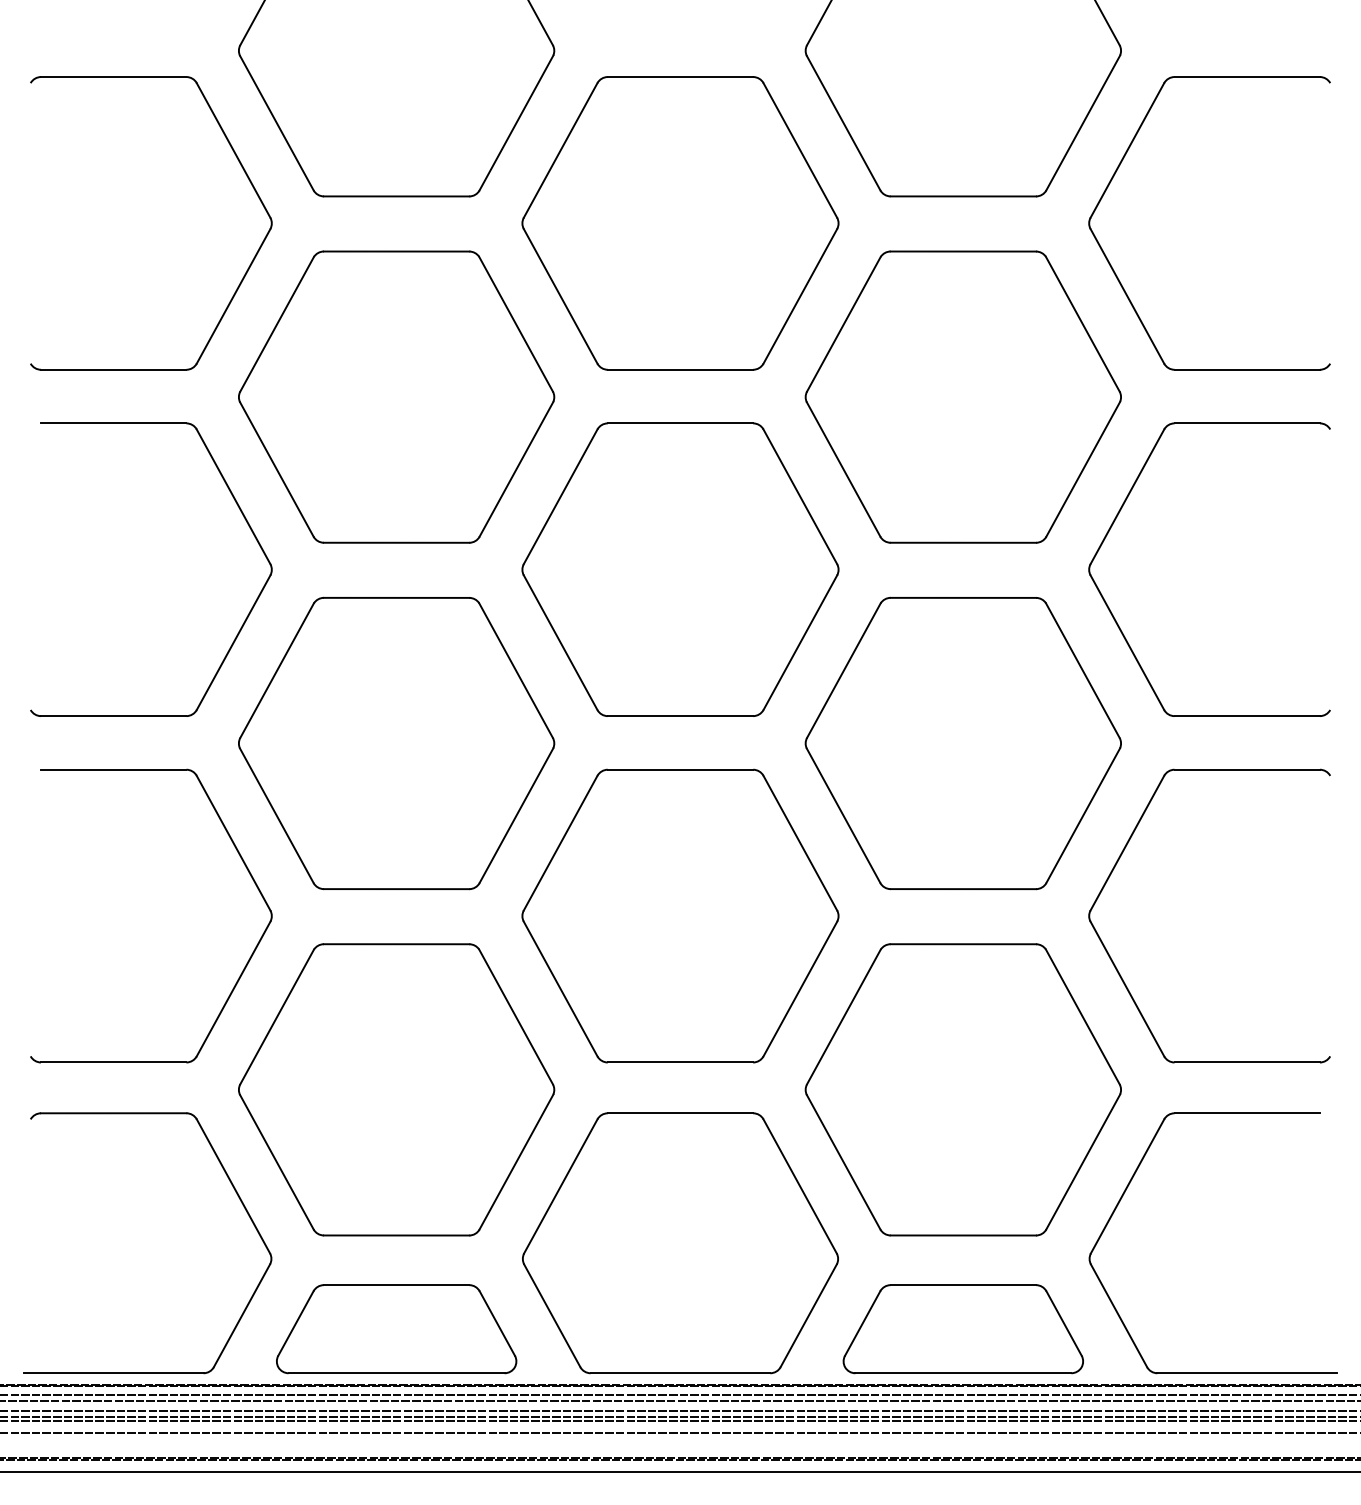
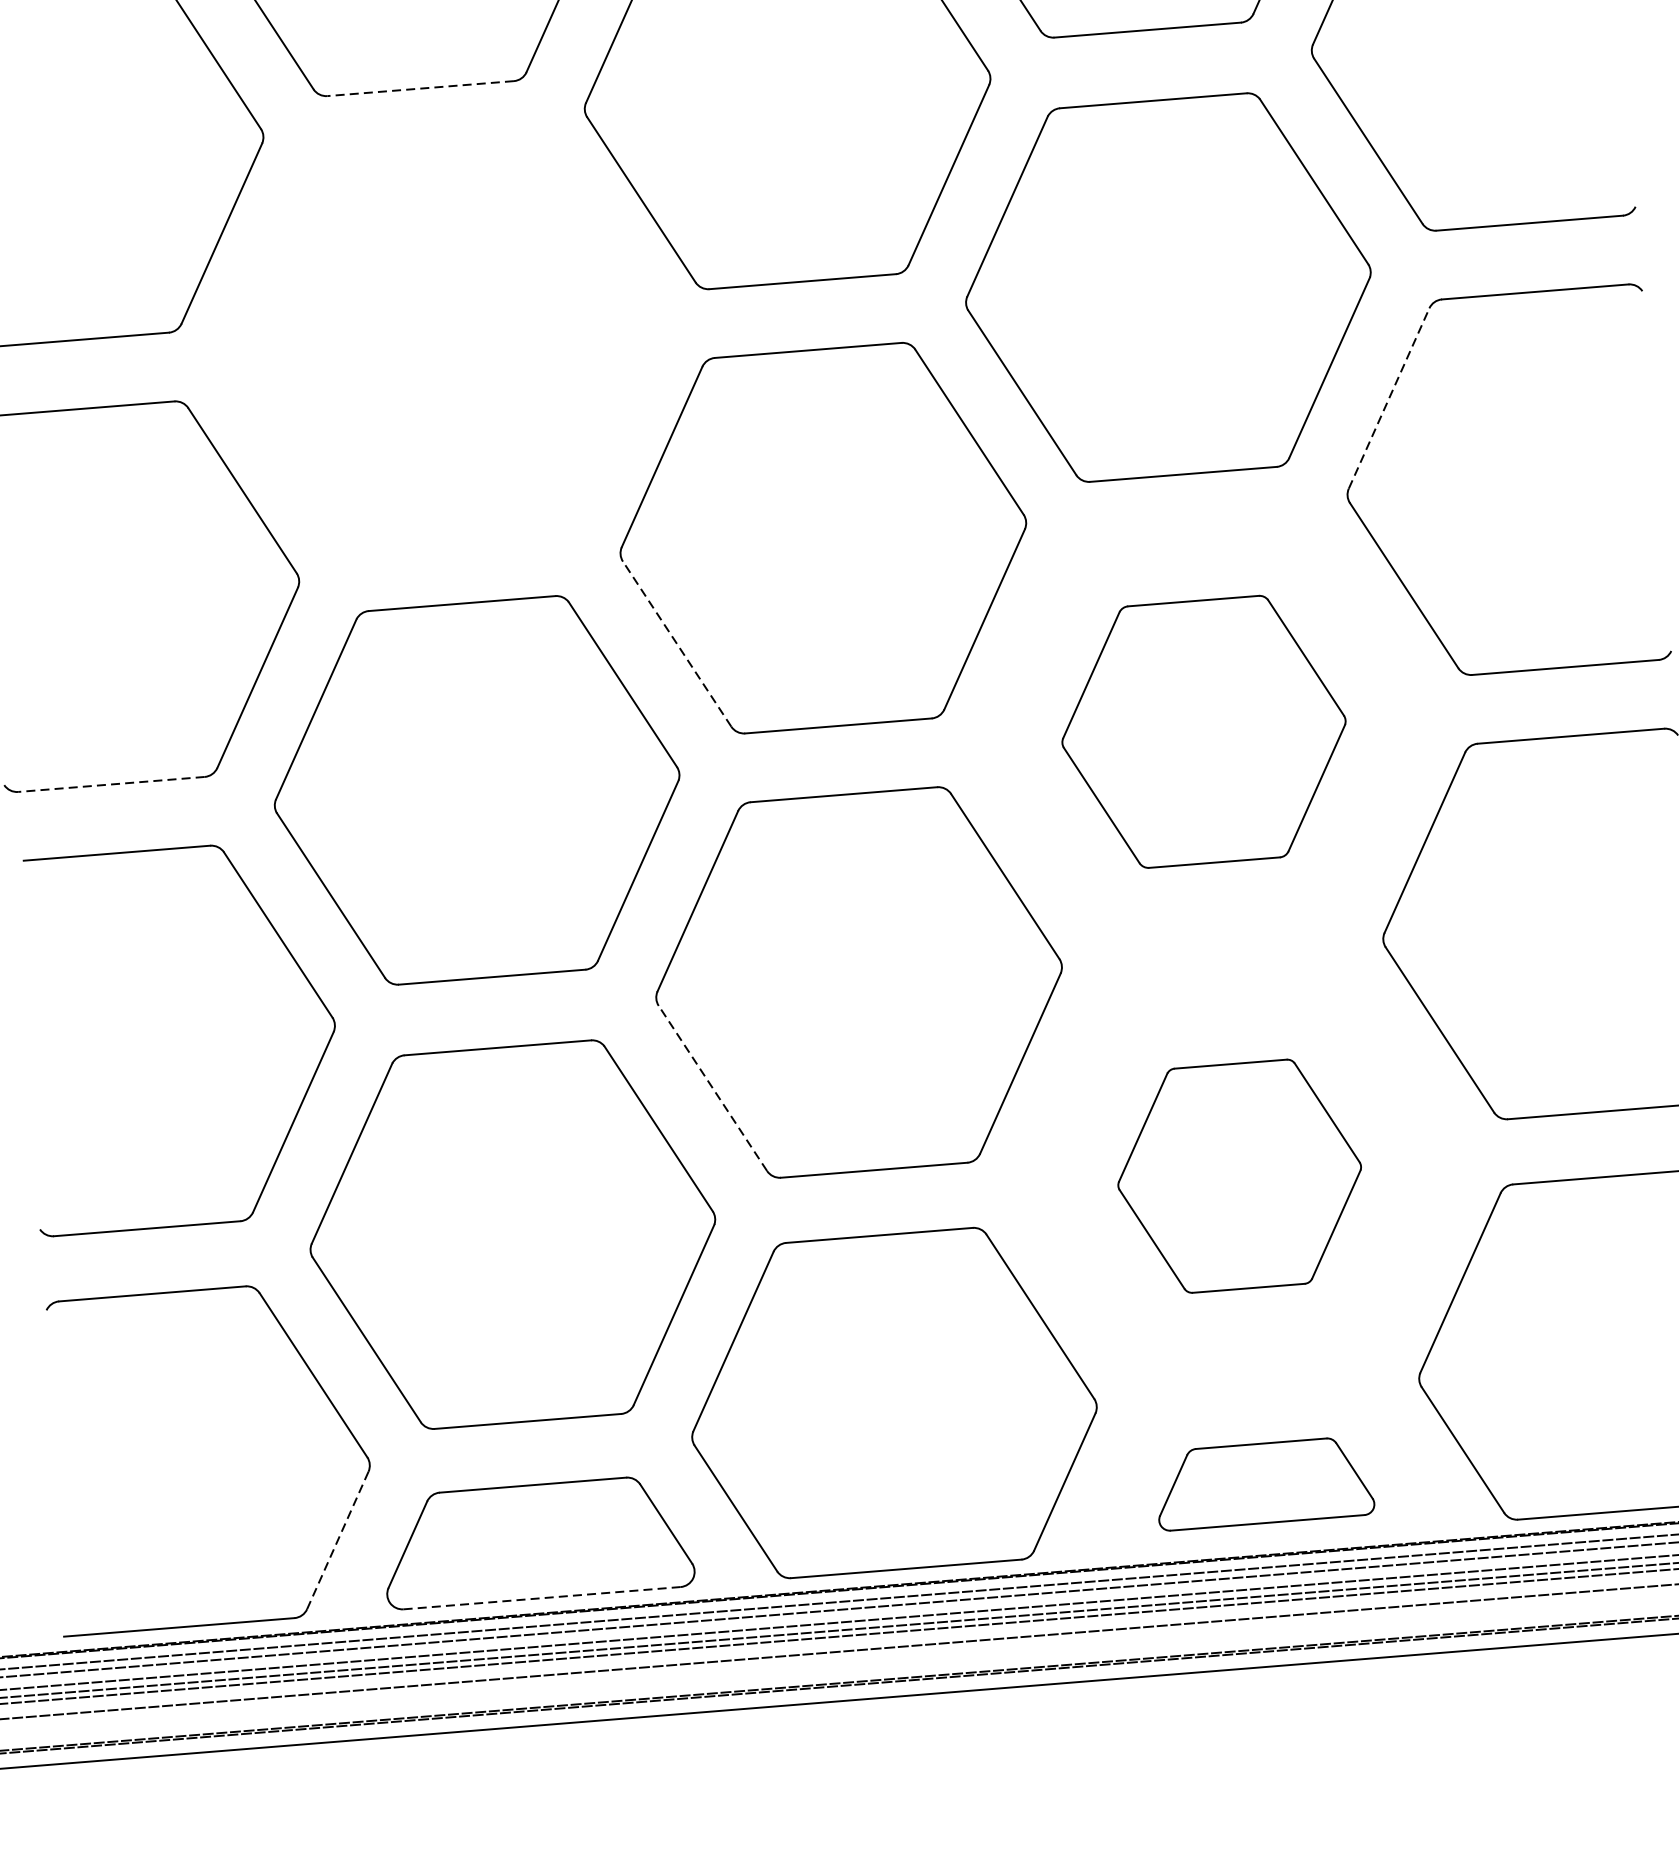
line: (396, 196) -> (420, 88), solid -> dashed
part: (396, 396) -> (441, 345), removed
line: (1127, 496) -> (1389, 398), solid -> dashed
line: (560, 642) -> (676, 643), solid -> dashed
line: (113, 716) -> (111, 784), solid -> dashed
part: (962, 743) -> (1203, 731), size x0.7
line: (560, 989) -> (712, 1089), solid -> dashed
part: (962, 1089) -> (1238, 1175), size x0.6
line: (241, 1316) -> (337, 1541), solid -> dashed
part: (962, 1329) -> (1263, 1483), size x0.7
line: (396, 1373) -> (542, 1598), solid -> dashed

